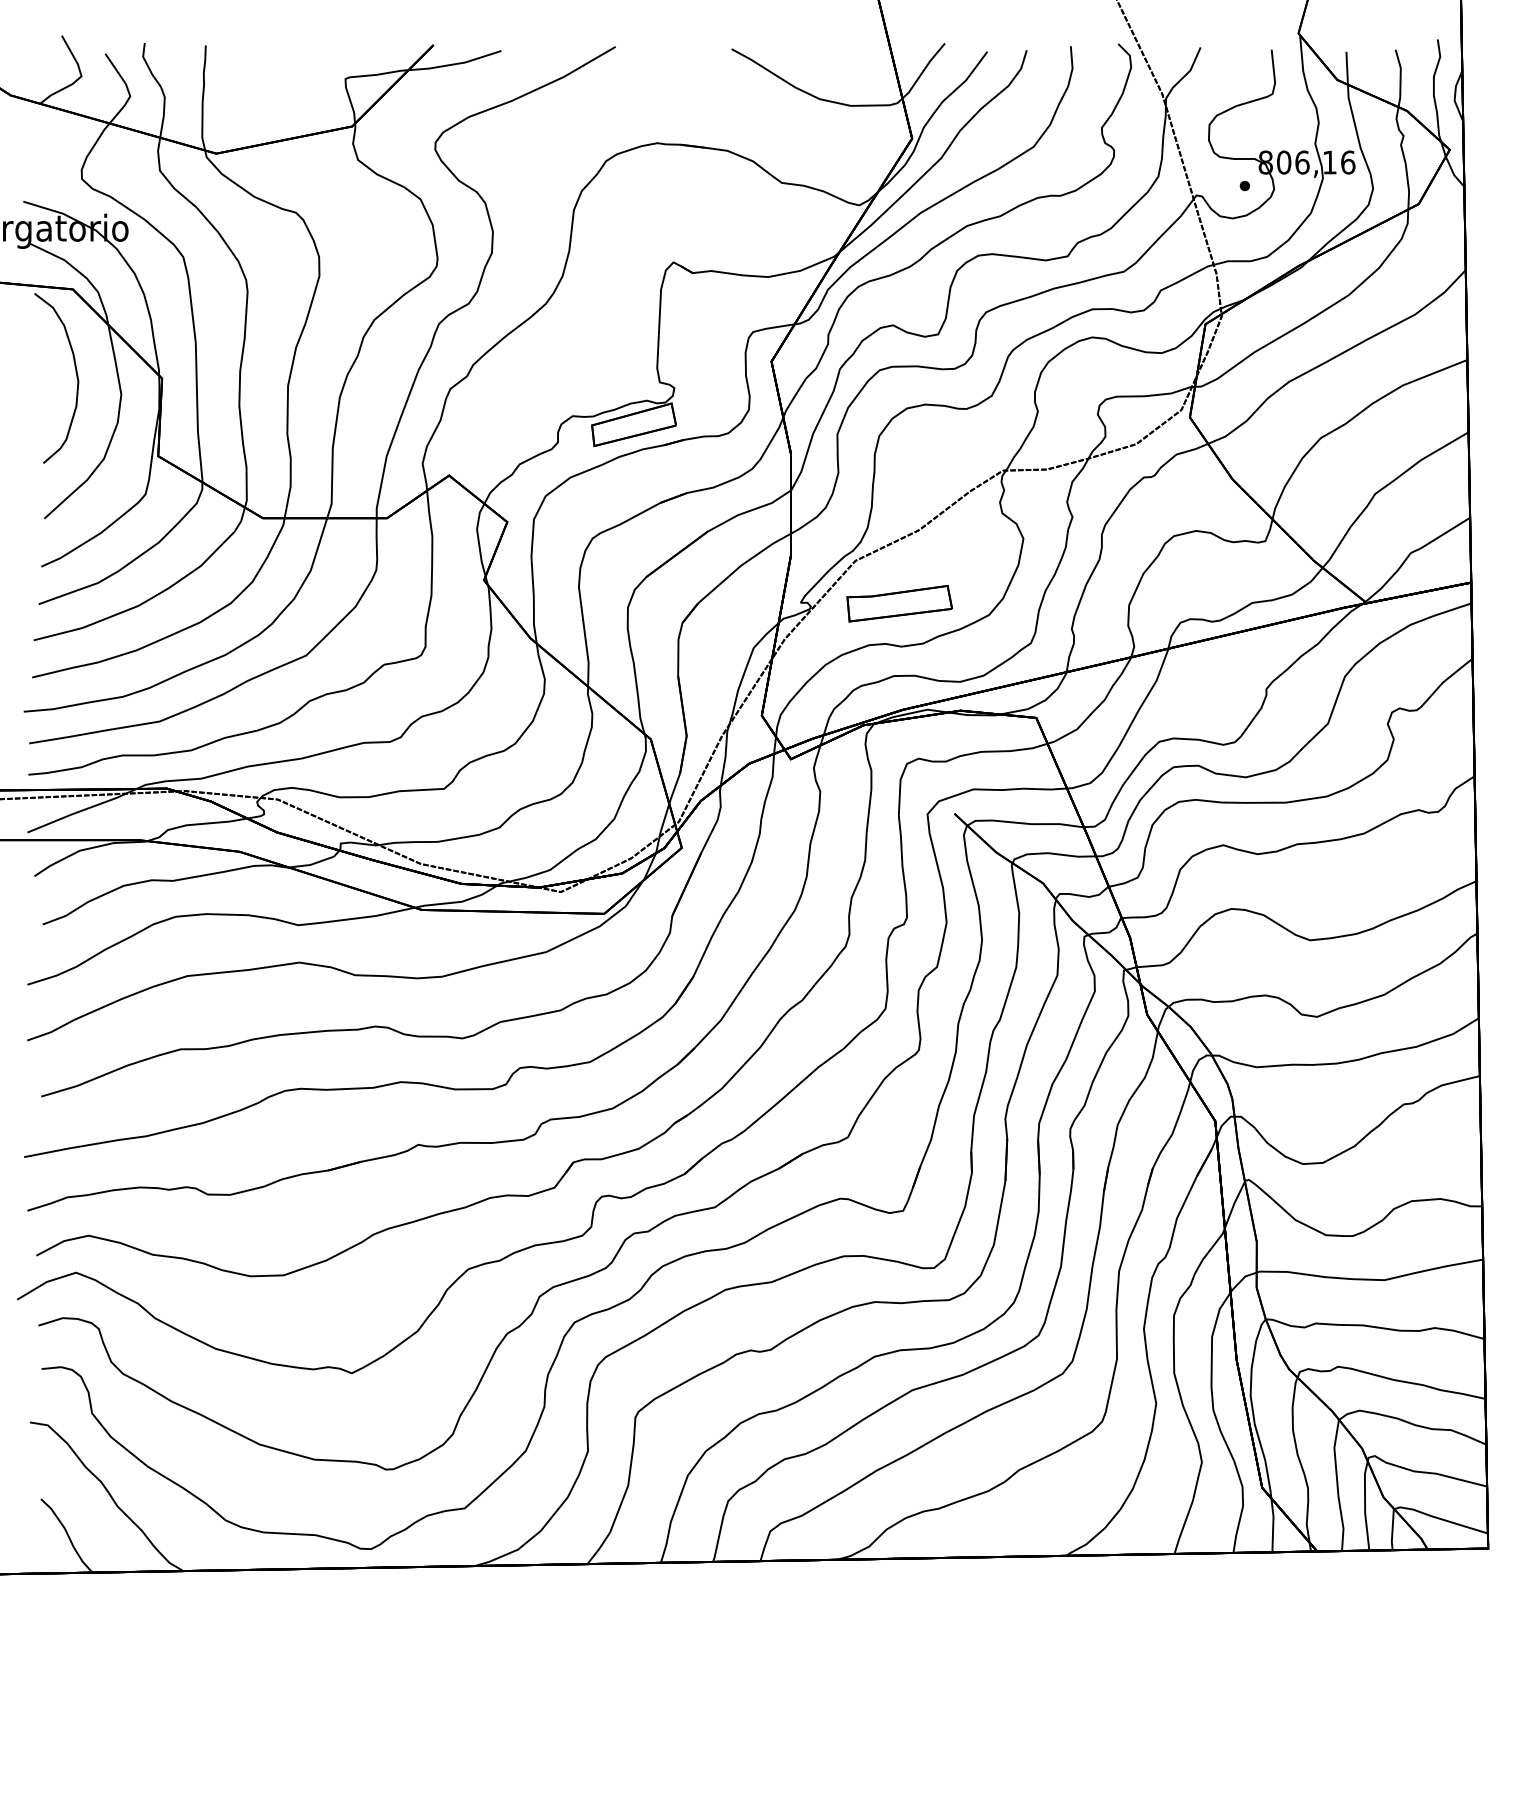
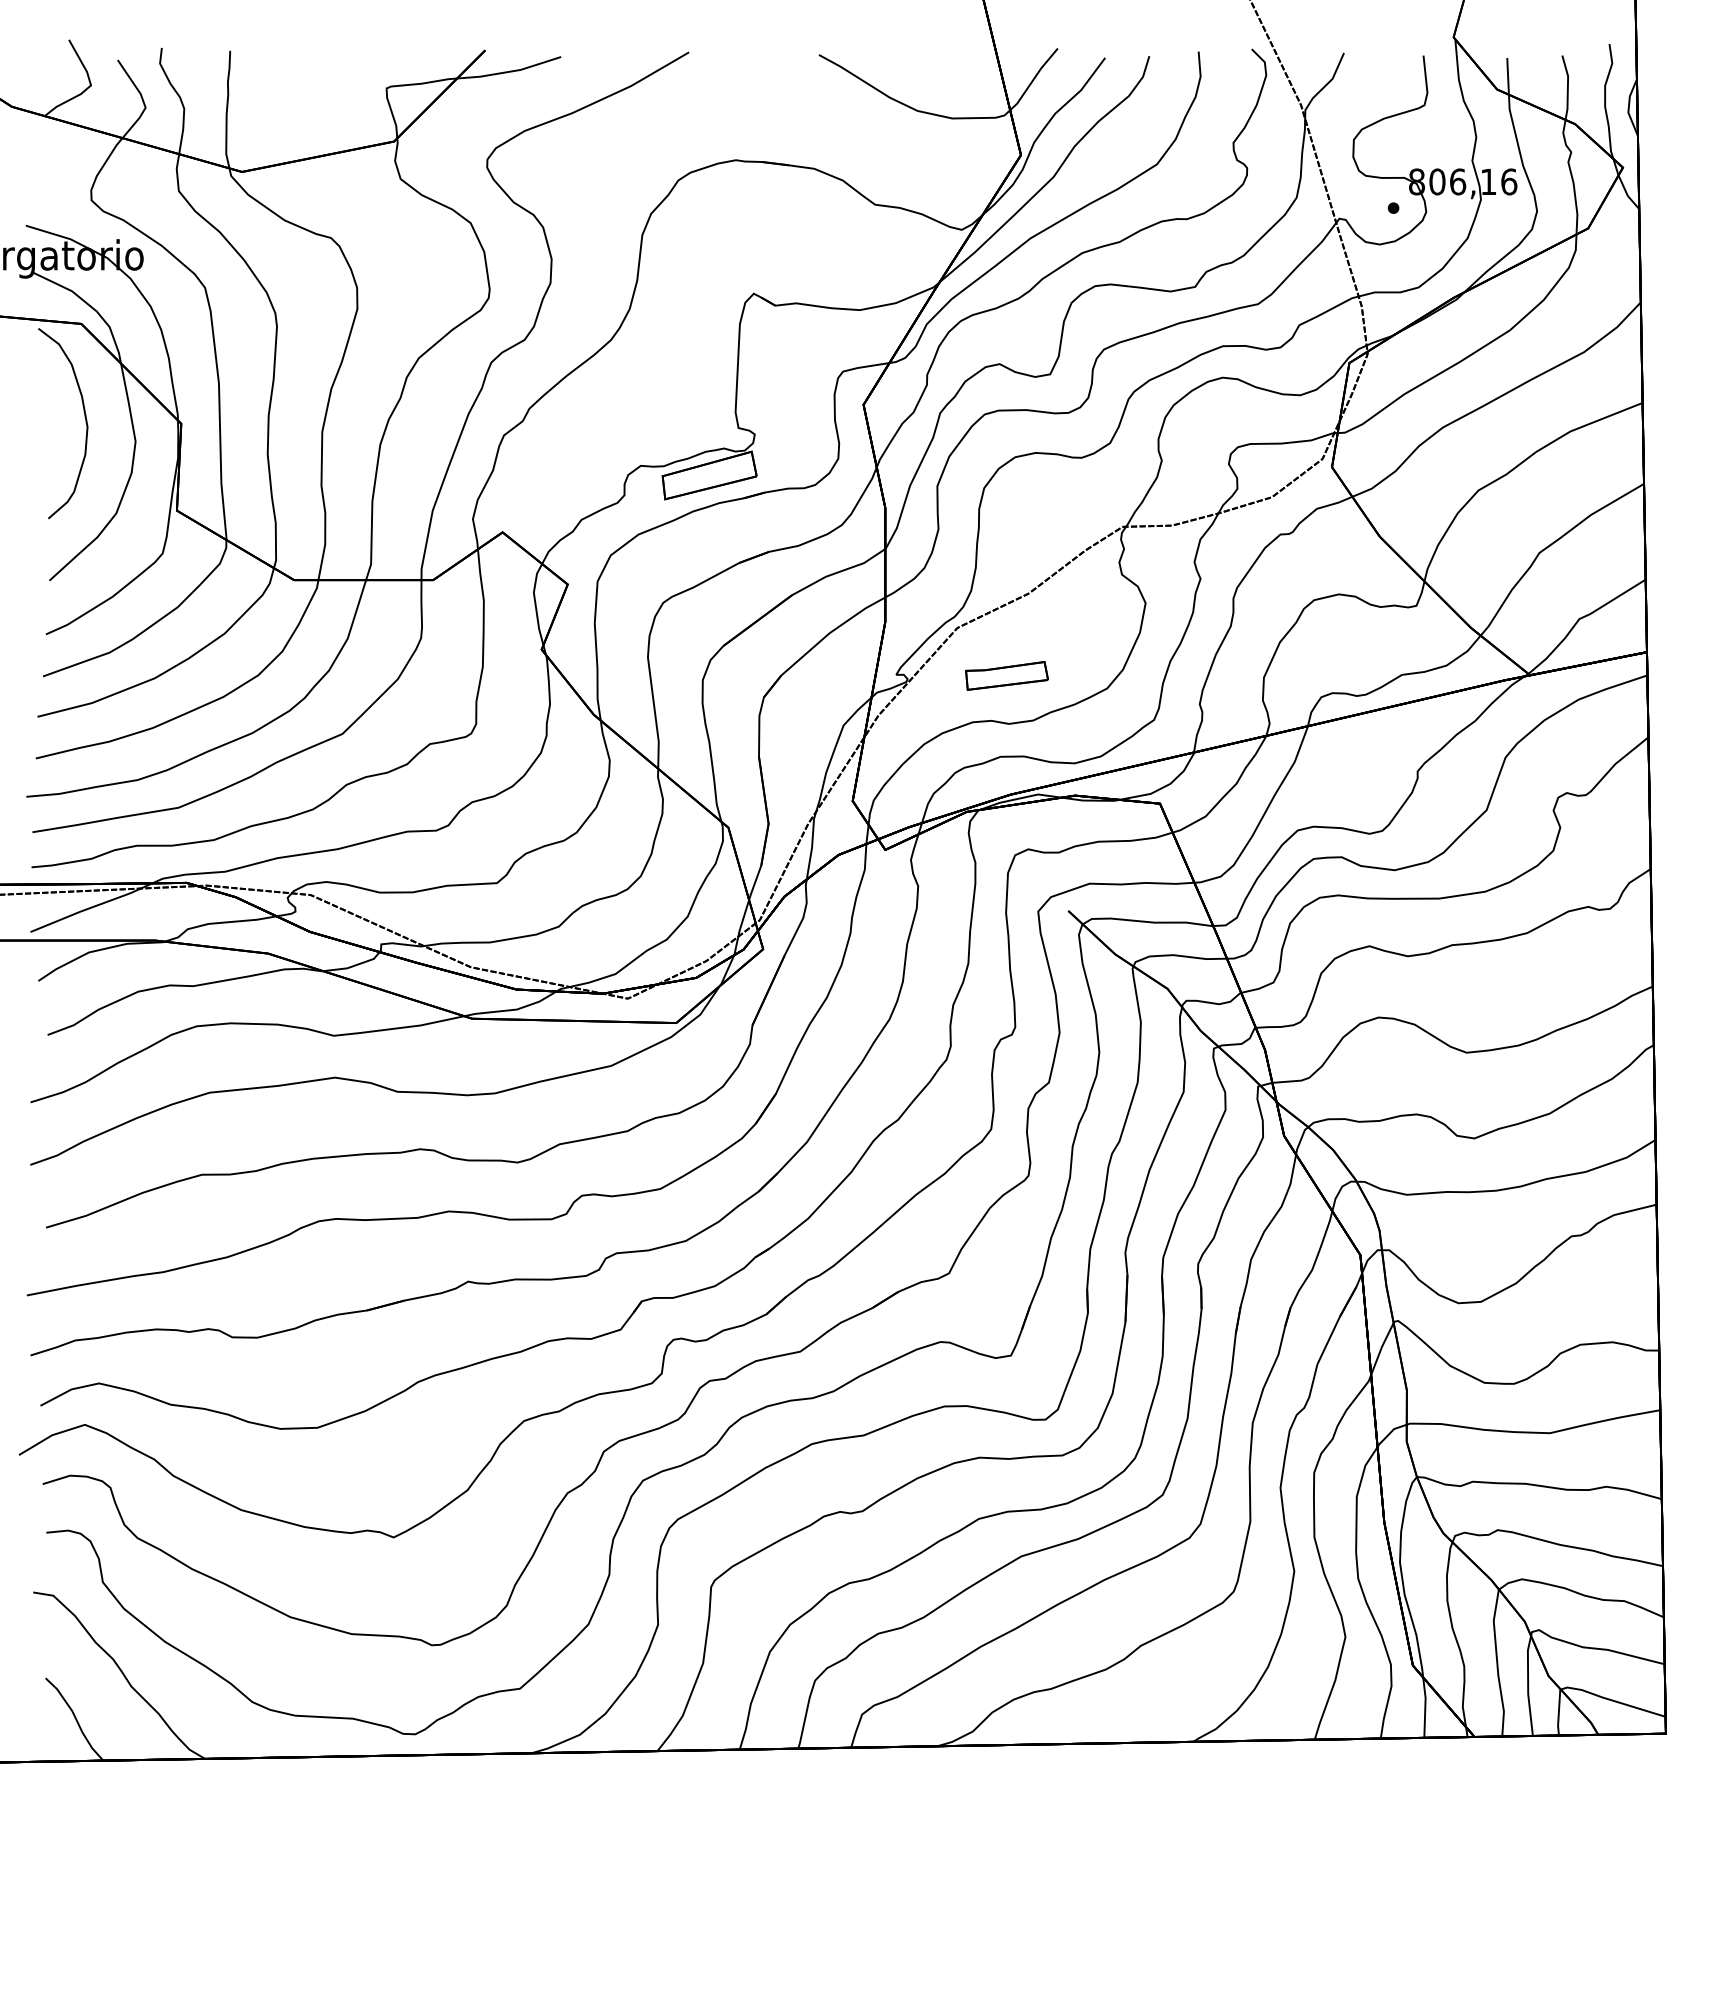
part: (899, 603) -> (1006, 675), size x0.7

